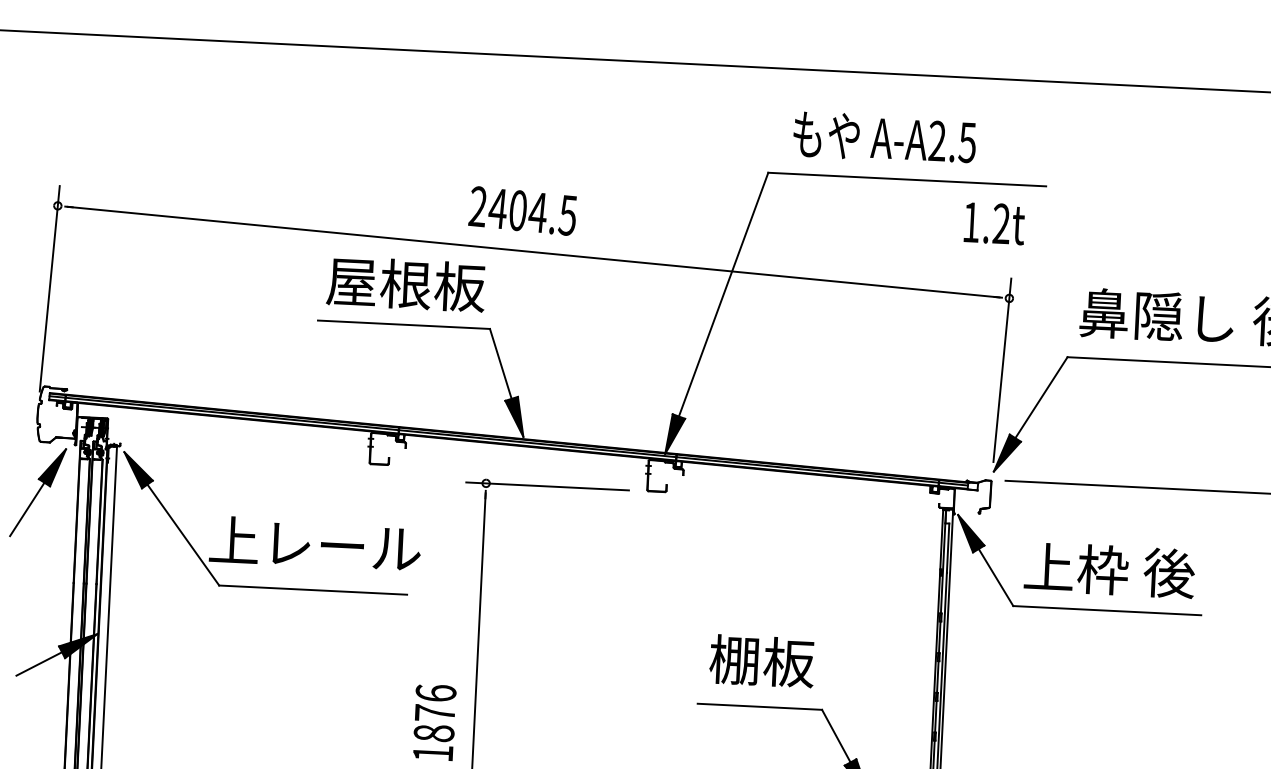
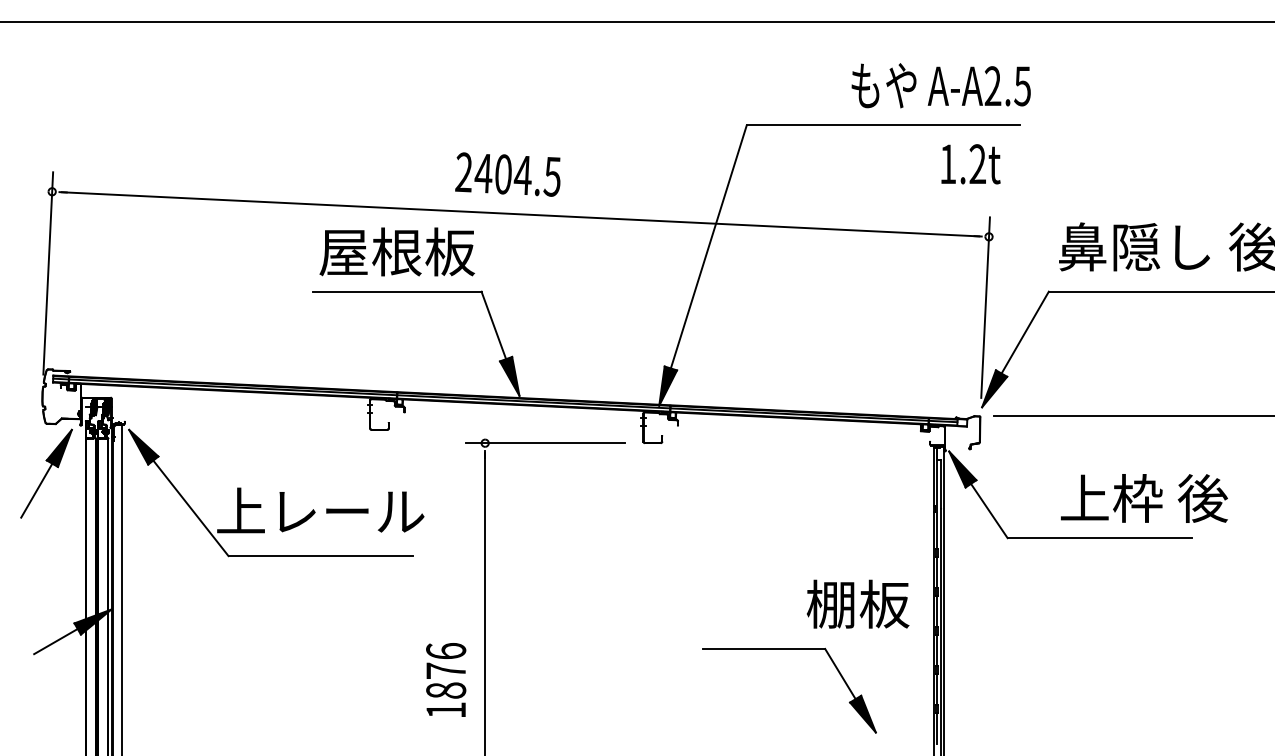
text: (884, 137) -> (940, 85), moved
text: (1109, 570) -> (1144, 498), moved
text: (761, 660) -> (857, 603), moved

